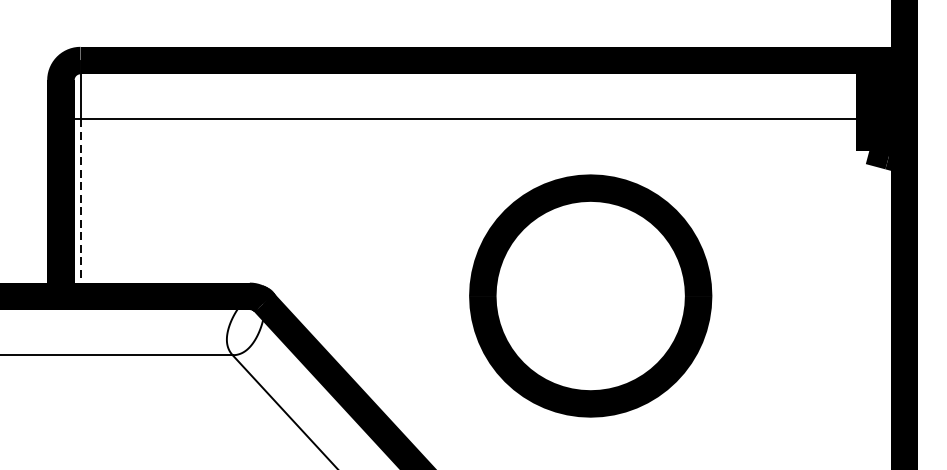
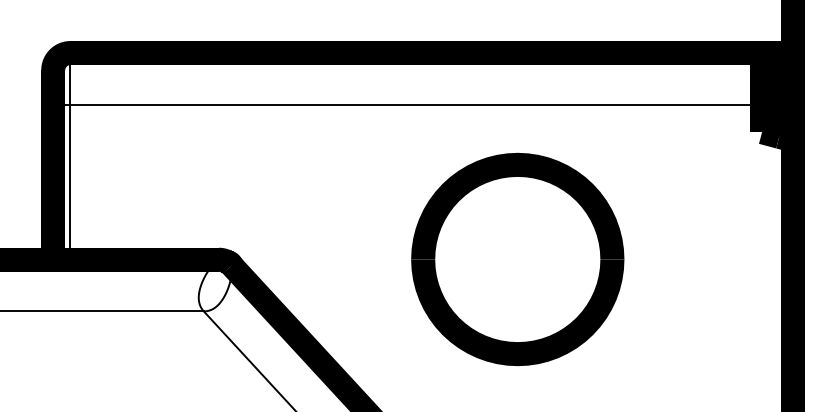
line: (80, 208) -> (70, 182), dashed -> solid

